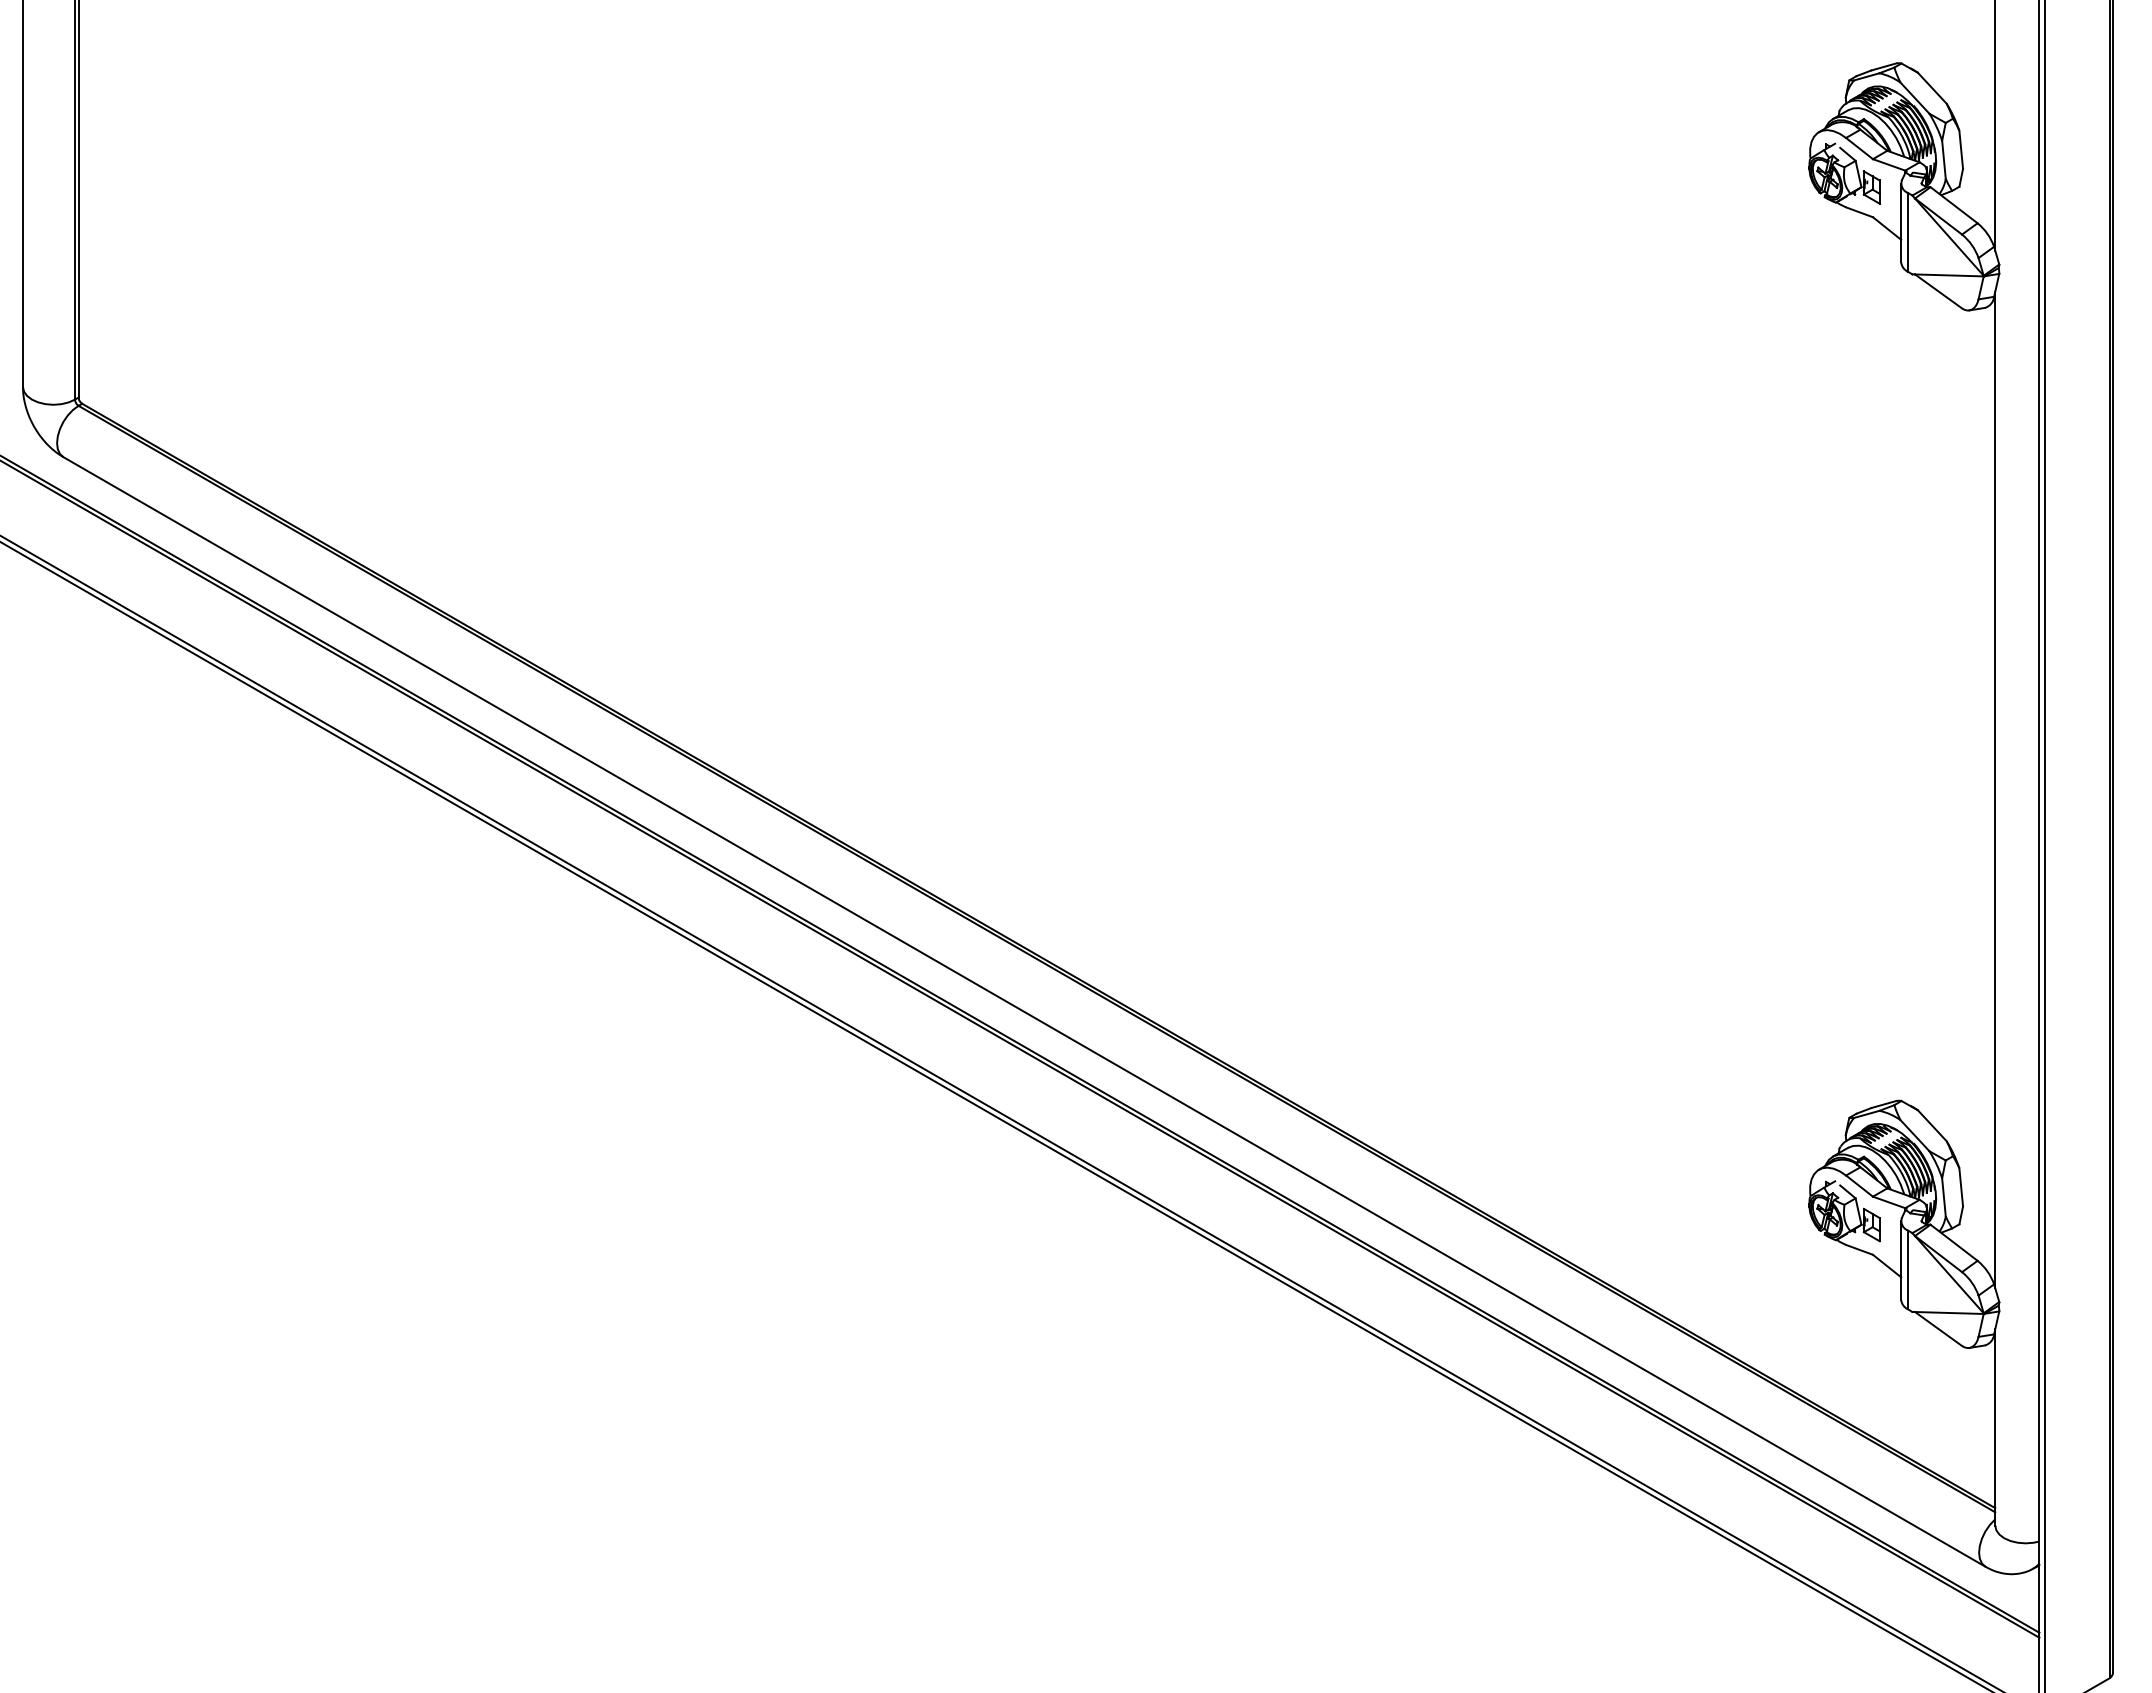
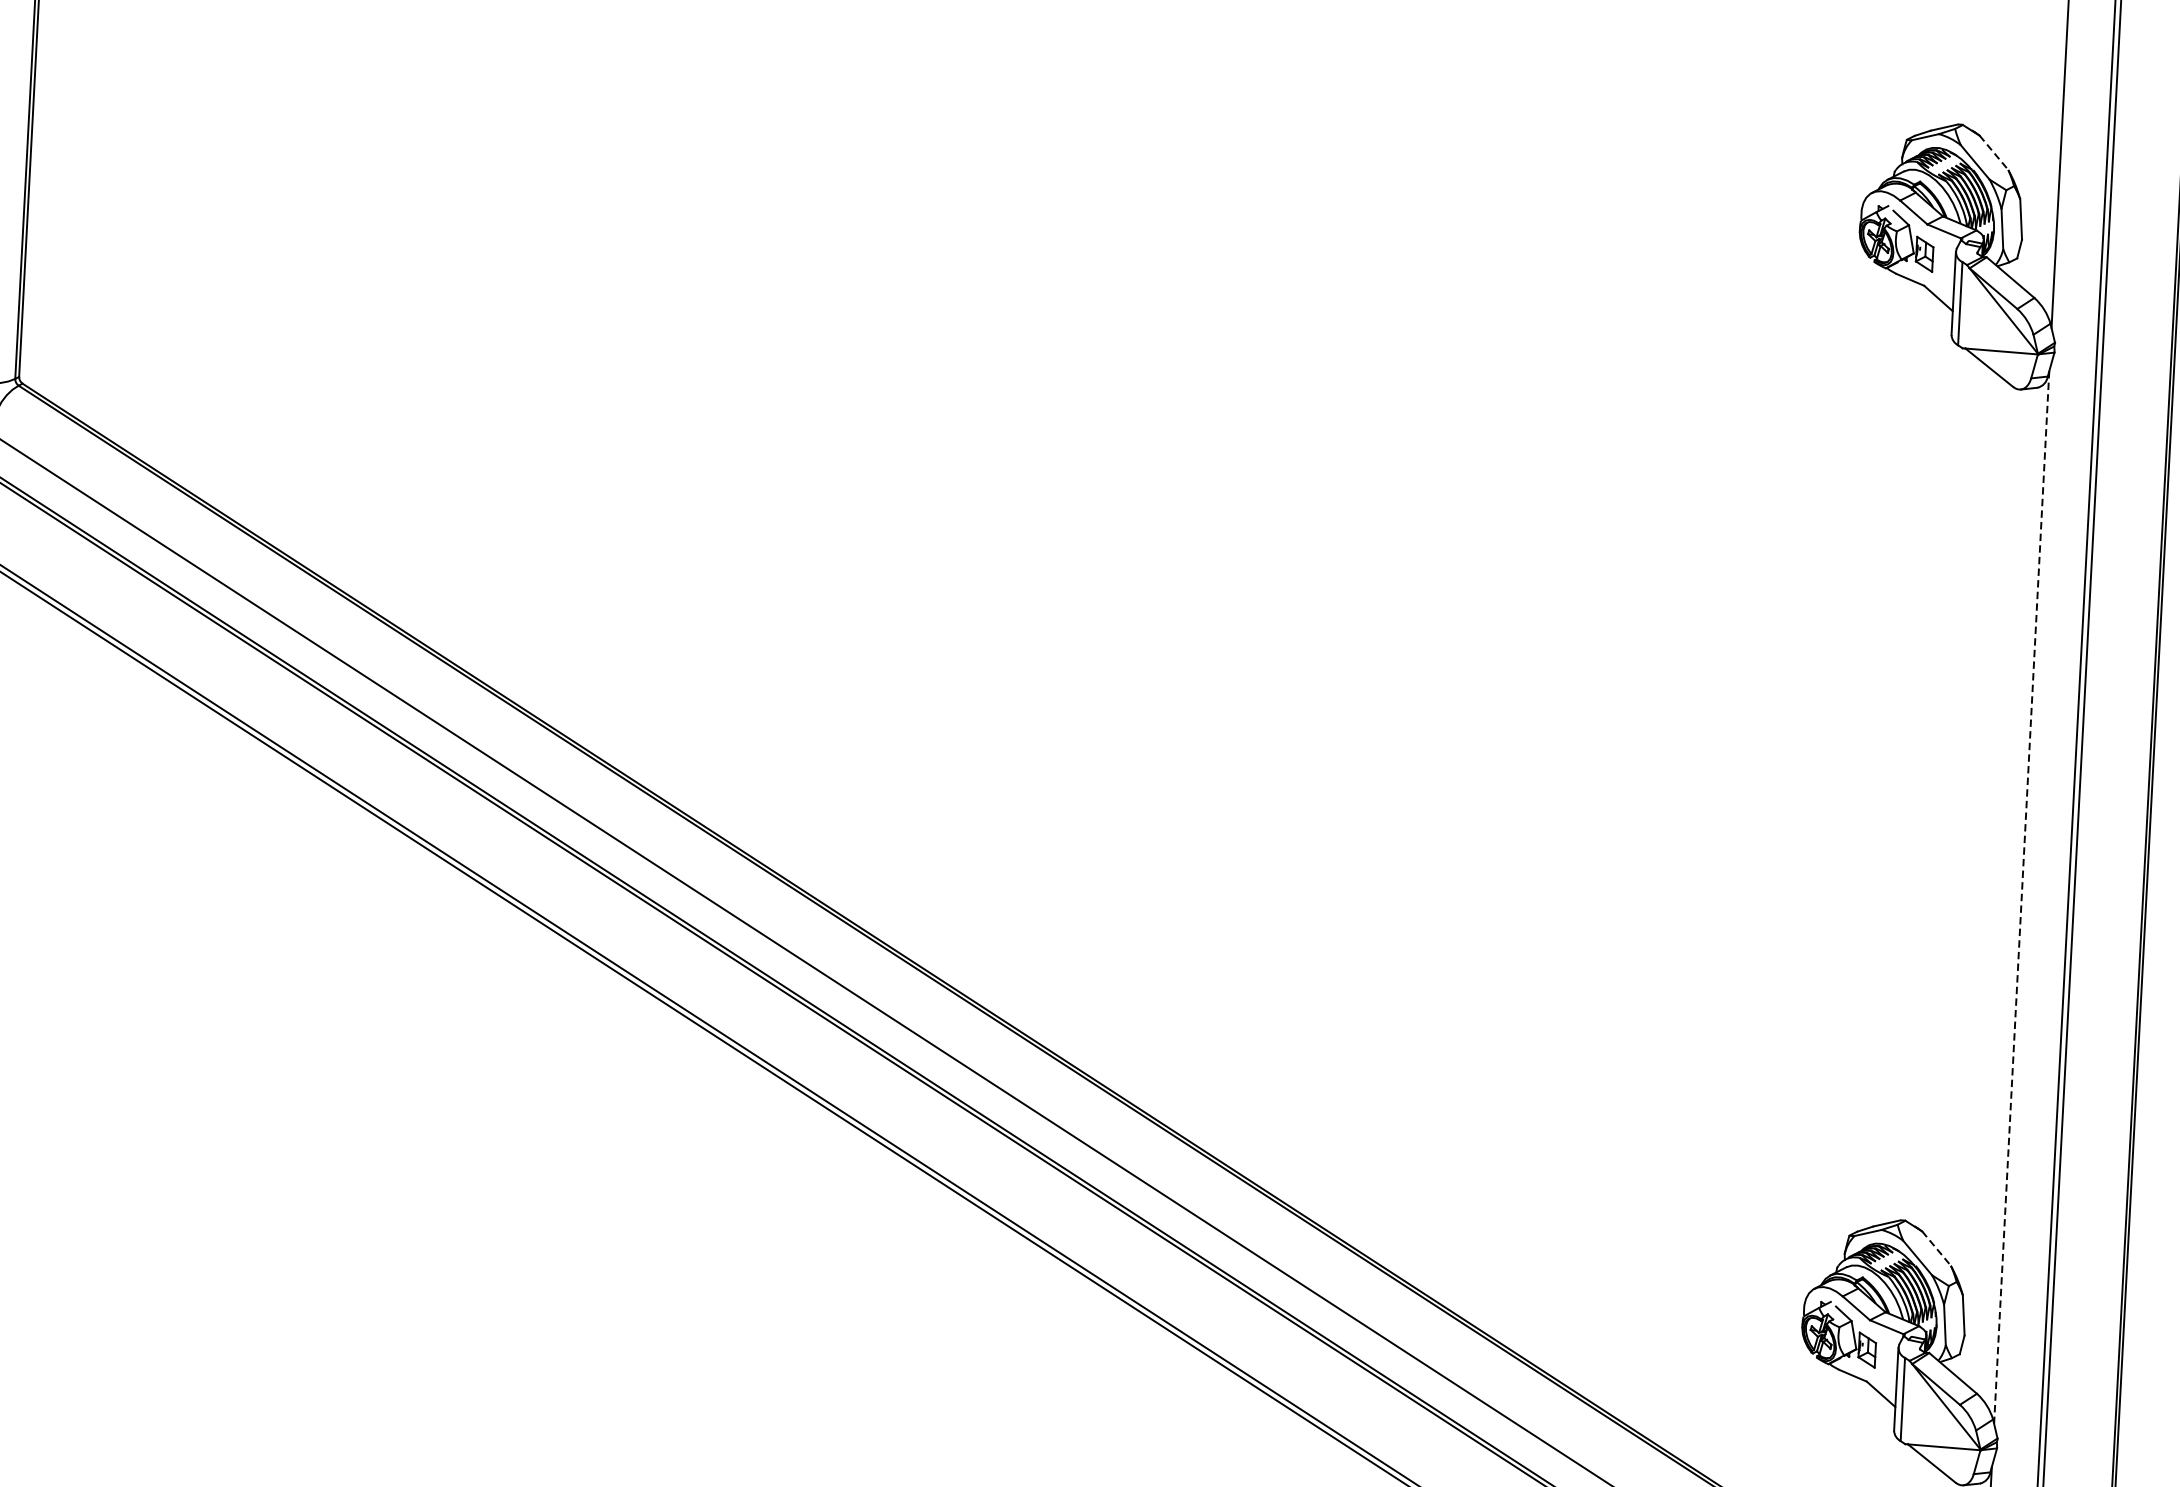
line: (1932, 88) -> (1994, 153), solid -> dashed
line: (1995, 790) -> (2021, 898), solid -> dashed
line: (1932, 1126) -> (1936, 1249), solid -> dashed

